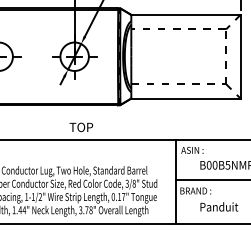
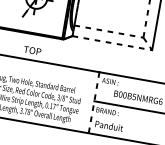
line: (186, 98) -> (112, 43), solid -> dashed
line: (175, 182) -> (93, 102), solid -> dashed
text: (219, 206) -> (109, 125), moved

